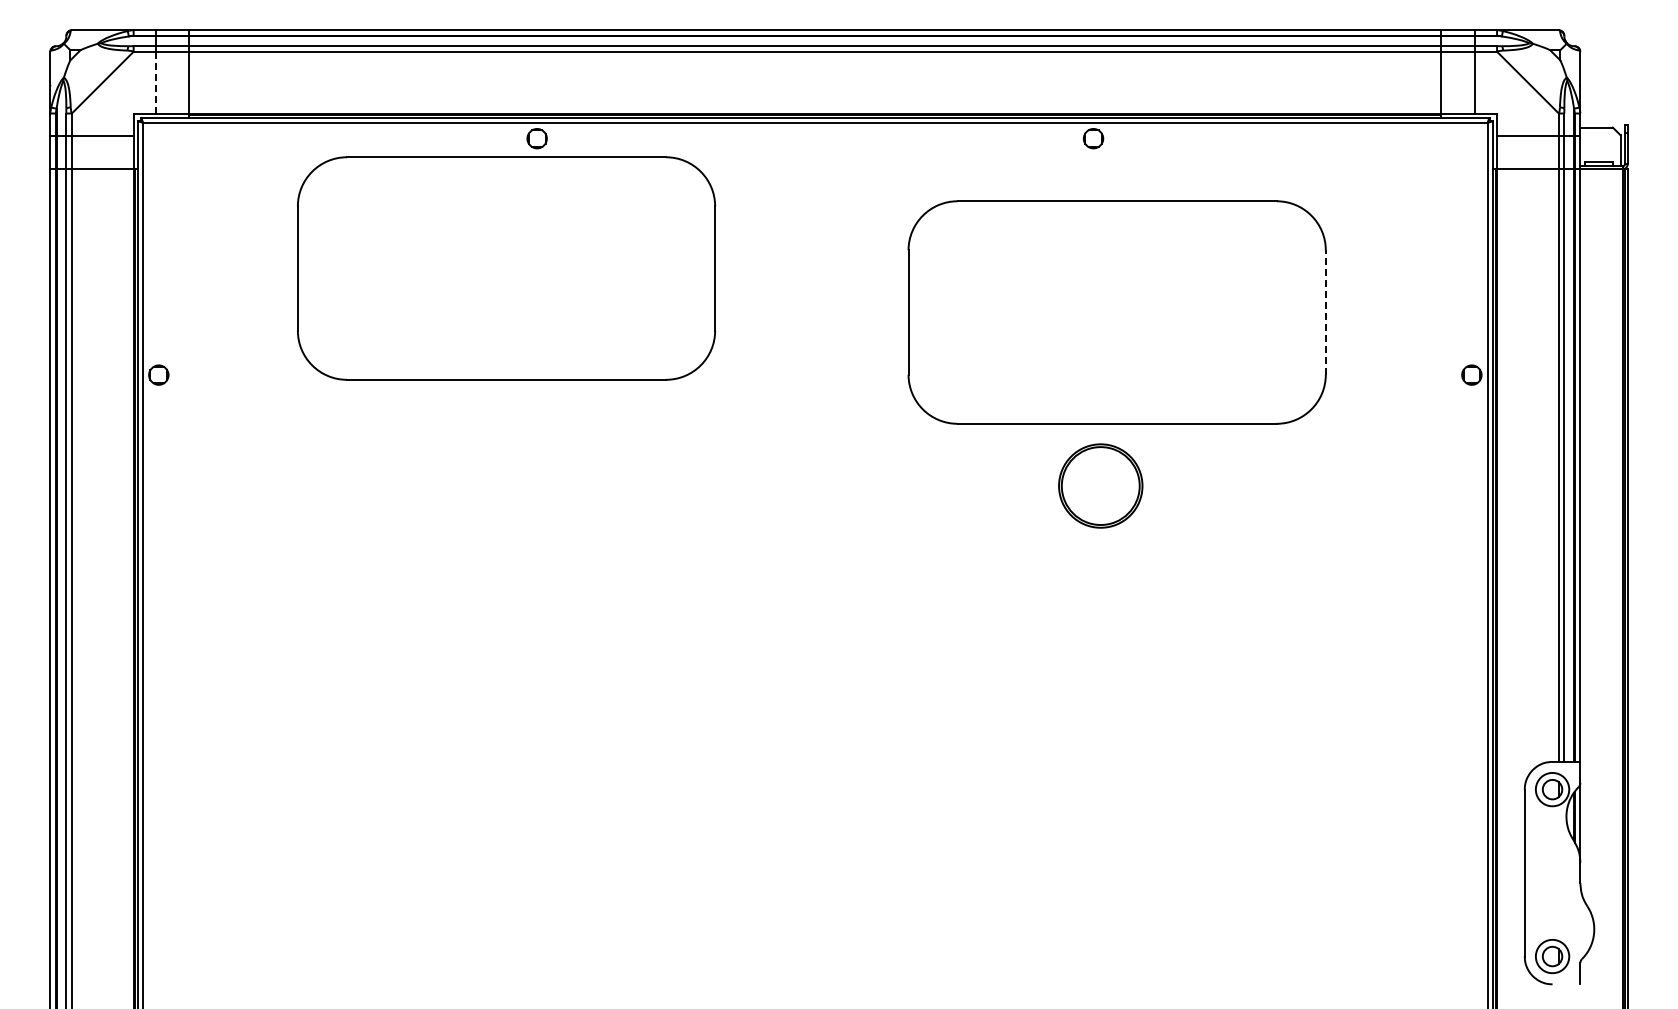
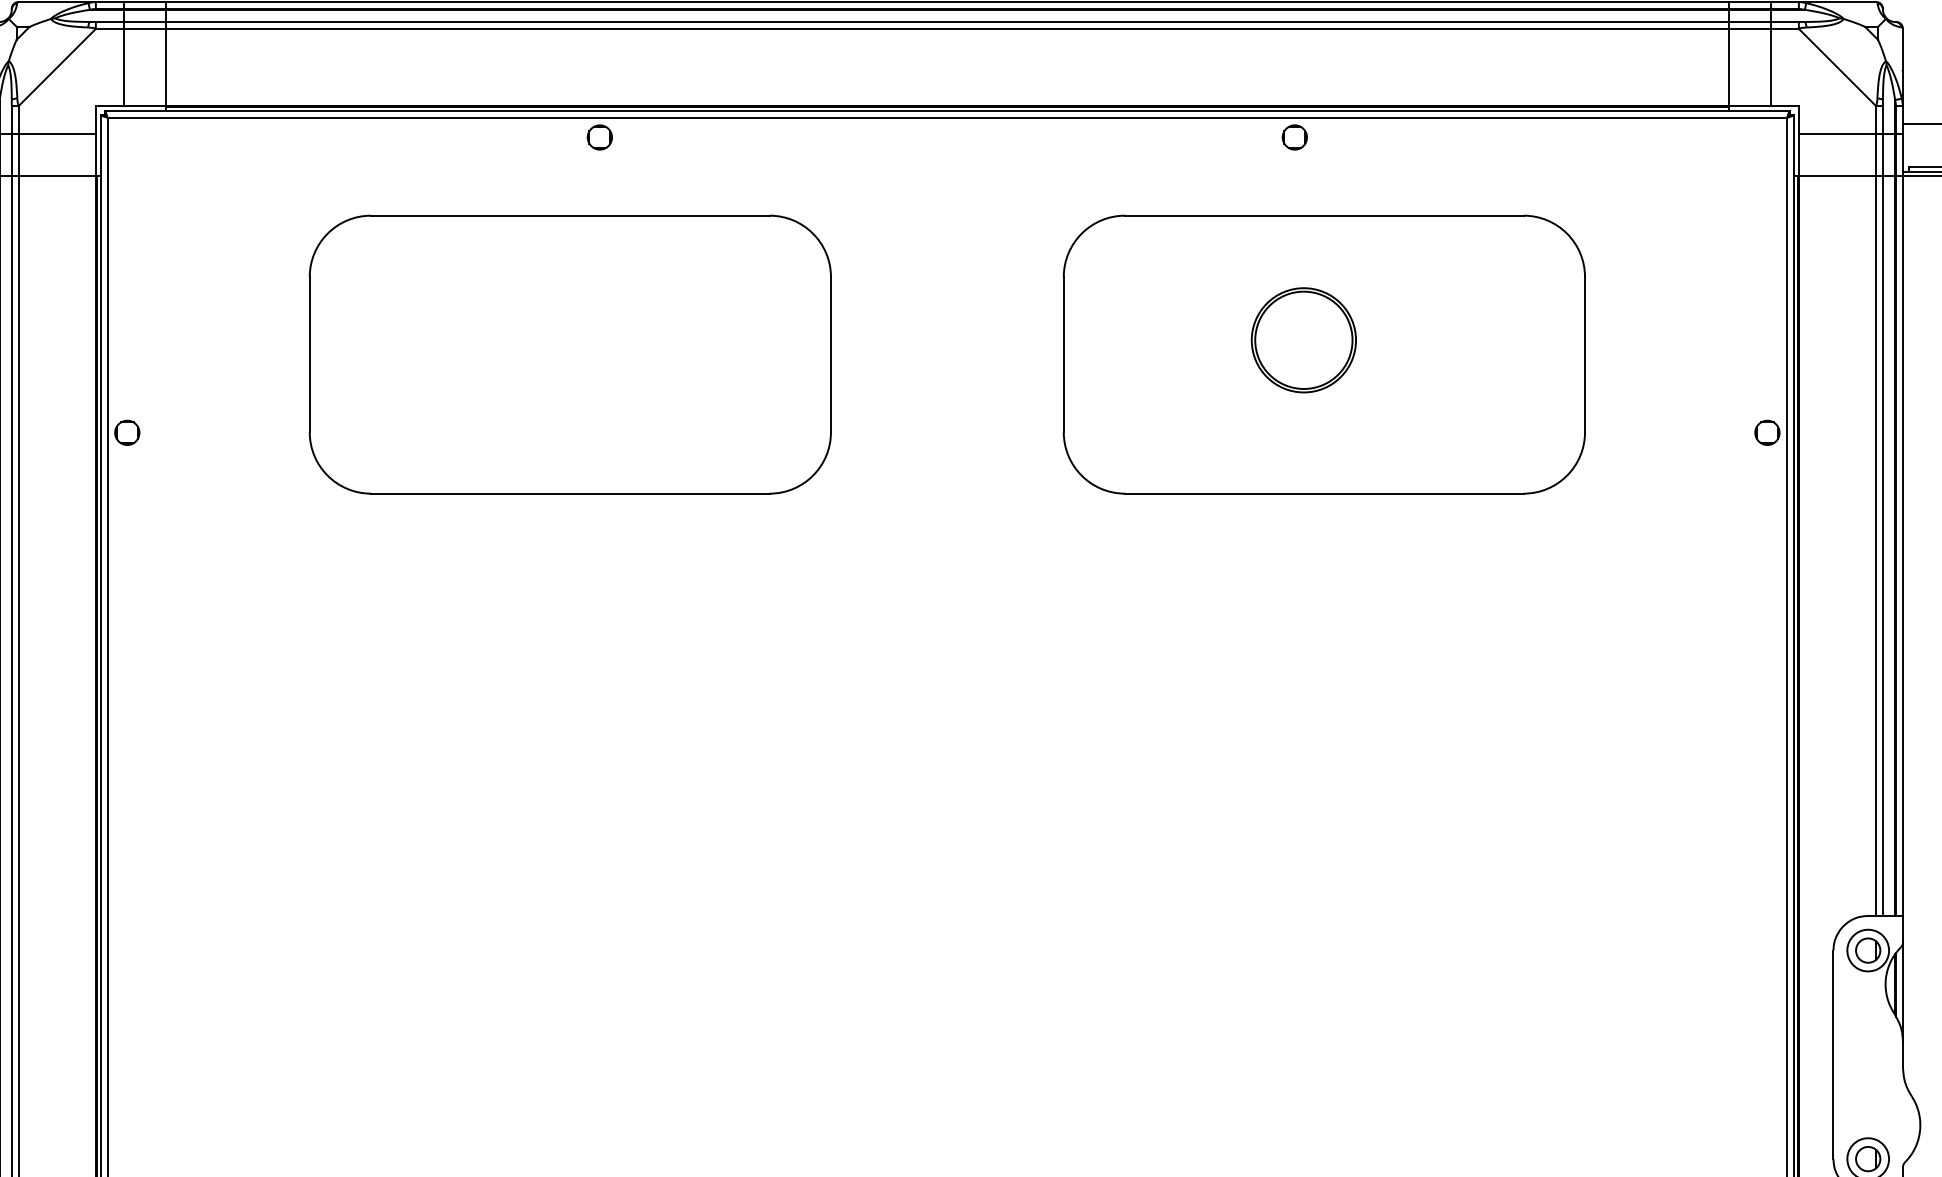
line: (156, 82) -> (124, 67), dashed -> solid
part: (506, 268) -> (570, 354), moved
line: (1325, 312) -> (1584, 354), dashed -> solid
part: (1100, 485) -> (1303, 339), moved

